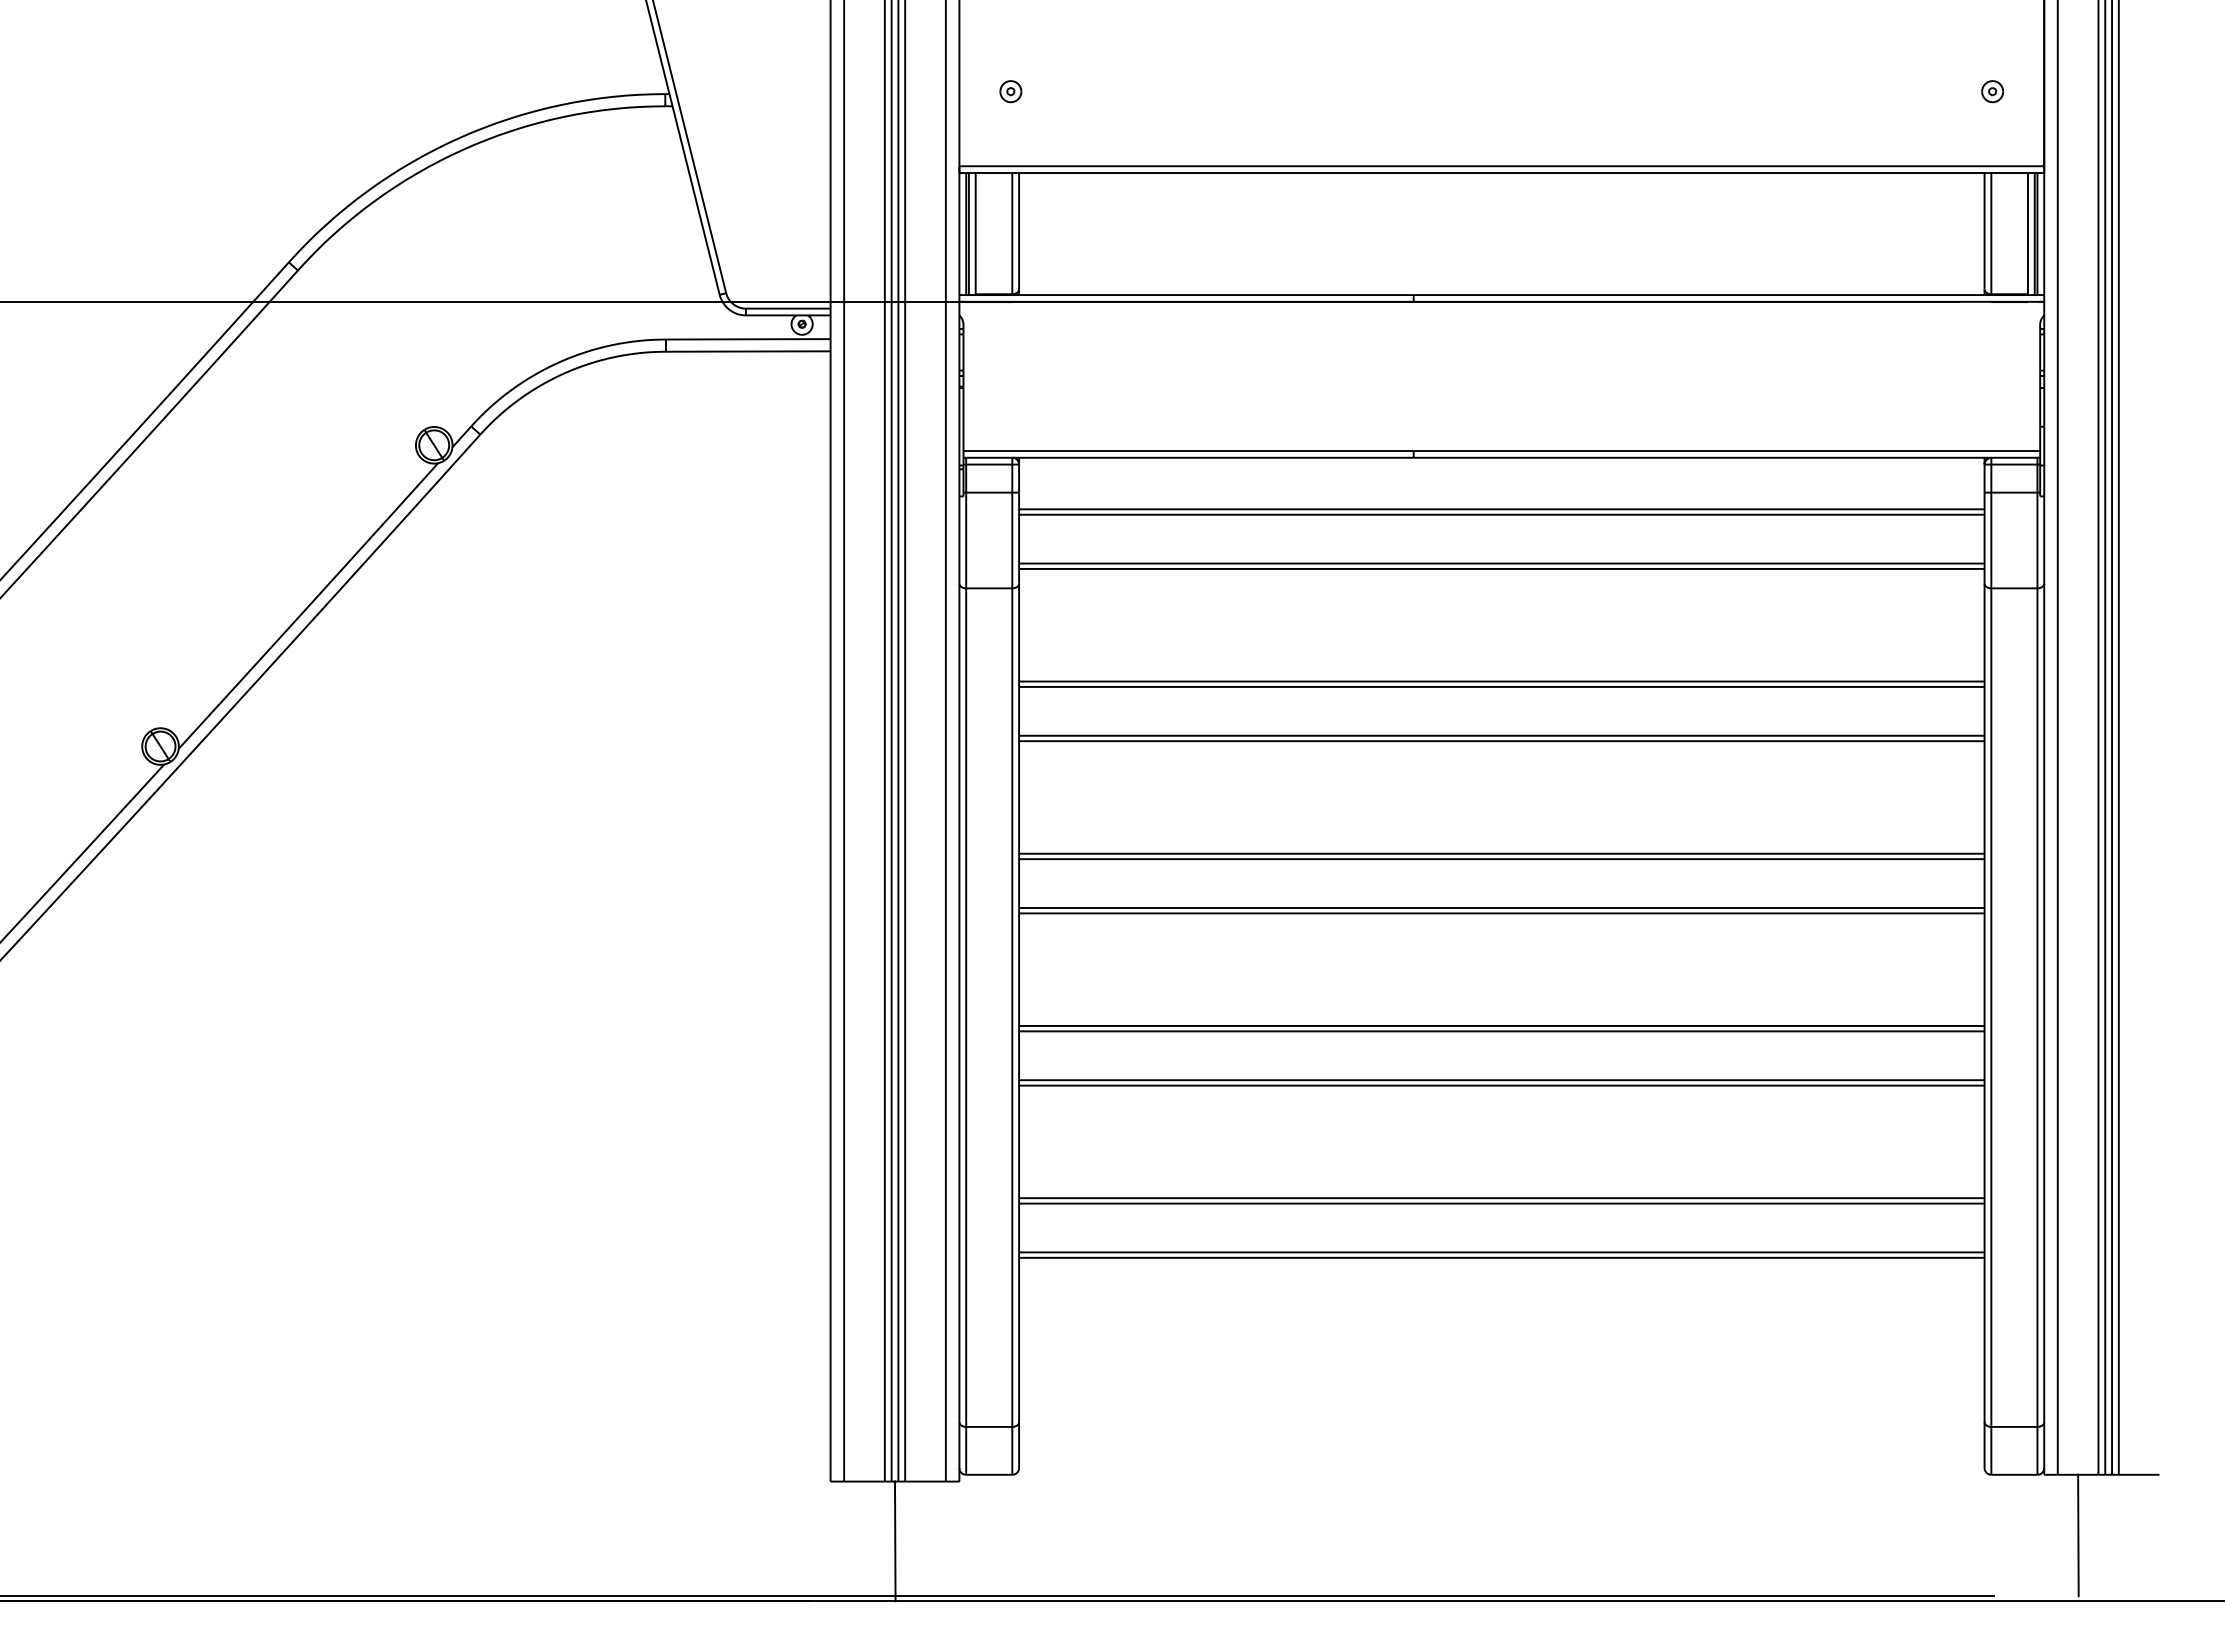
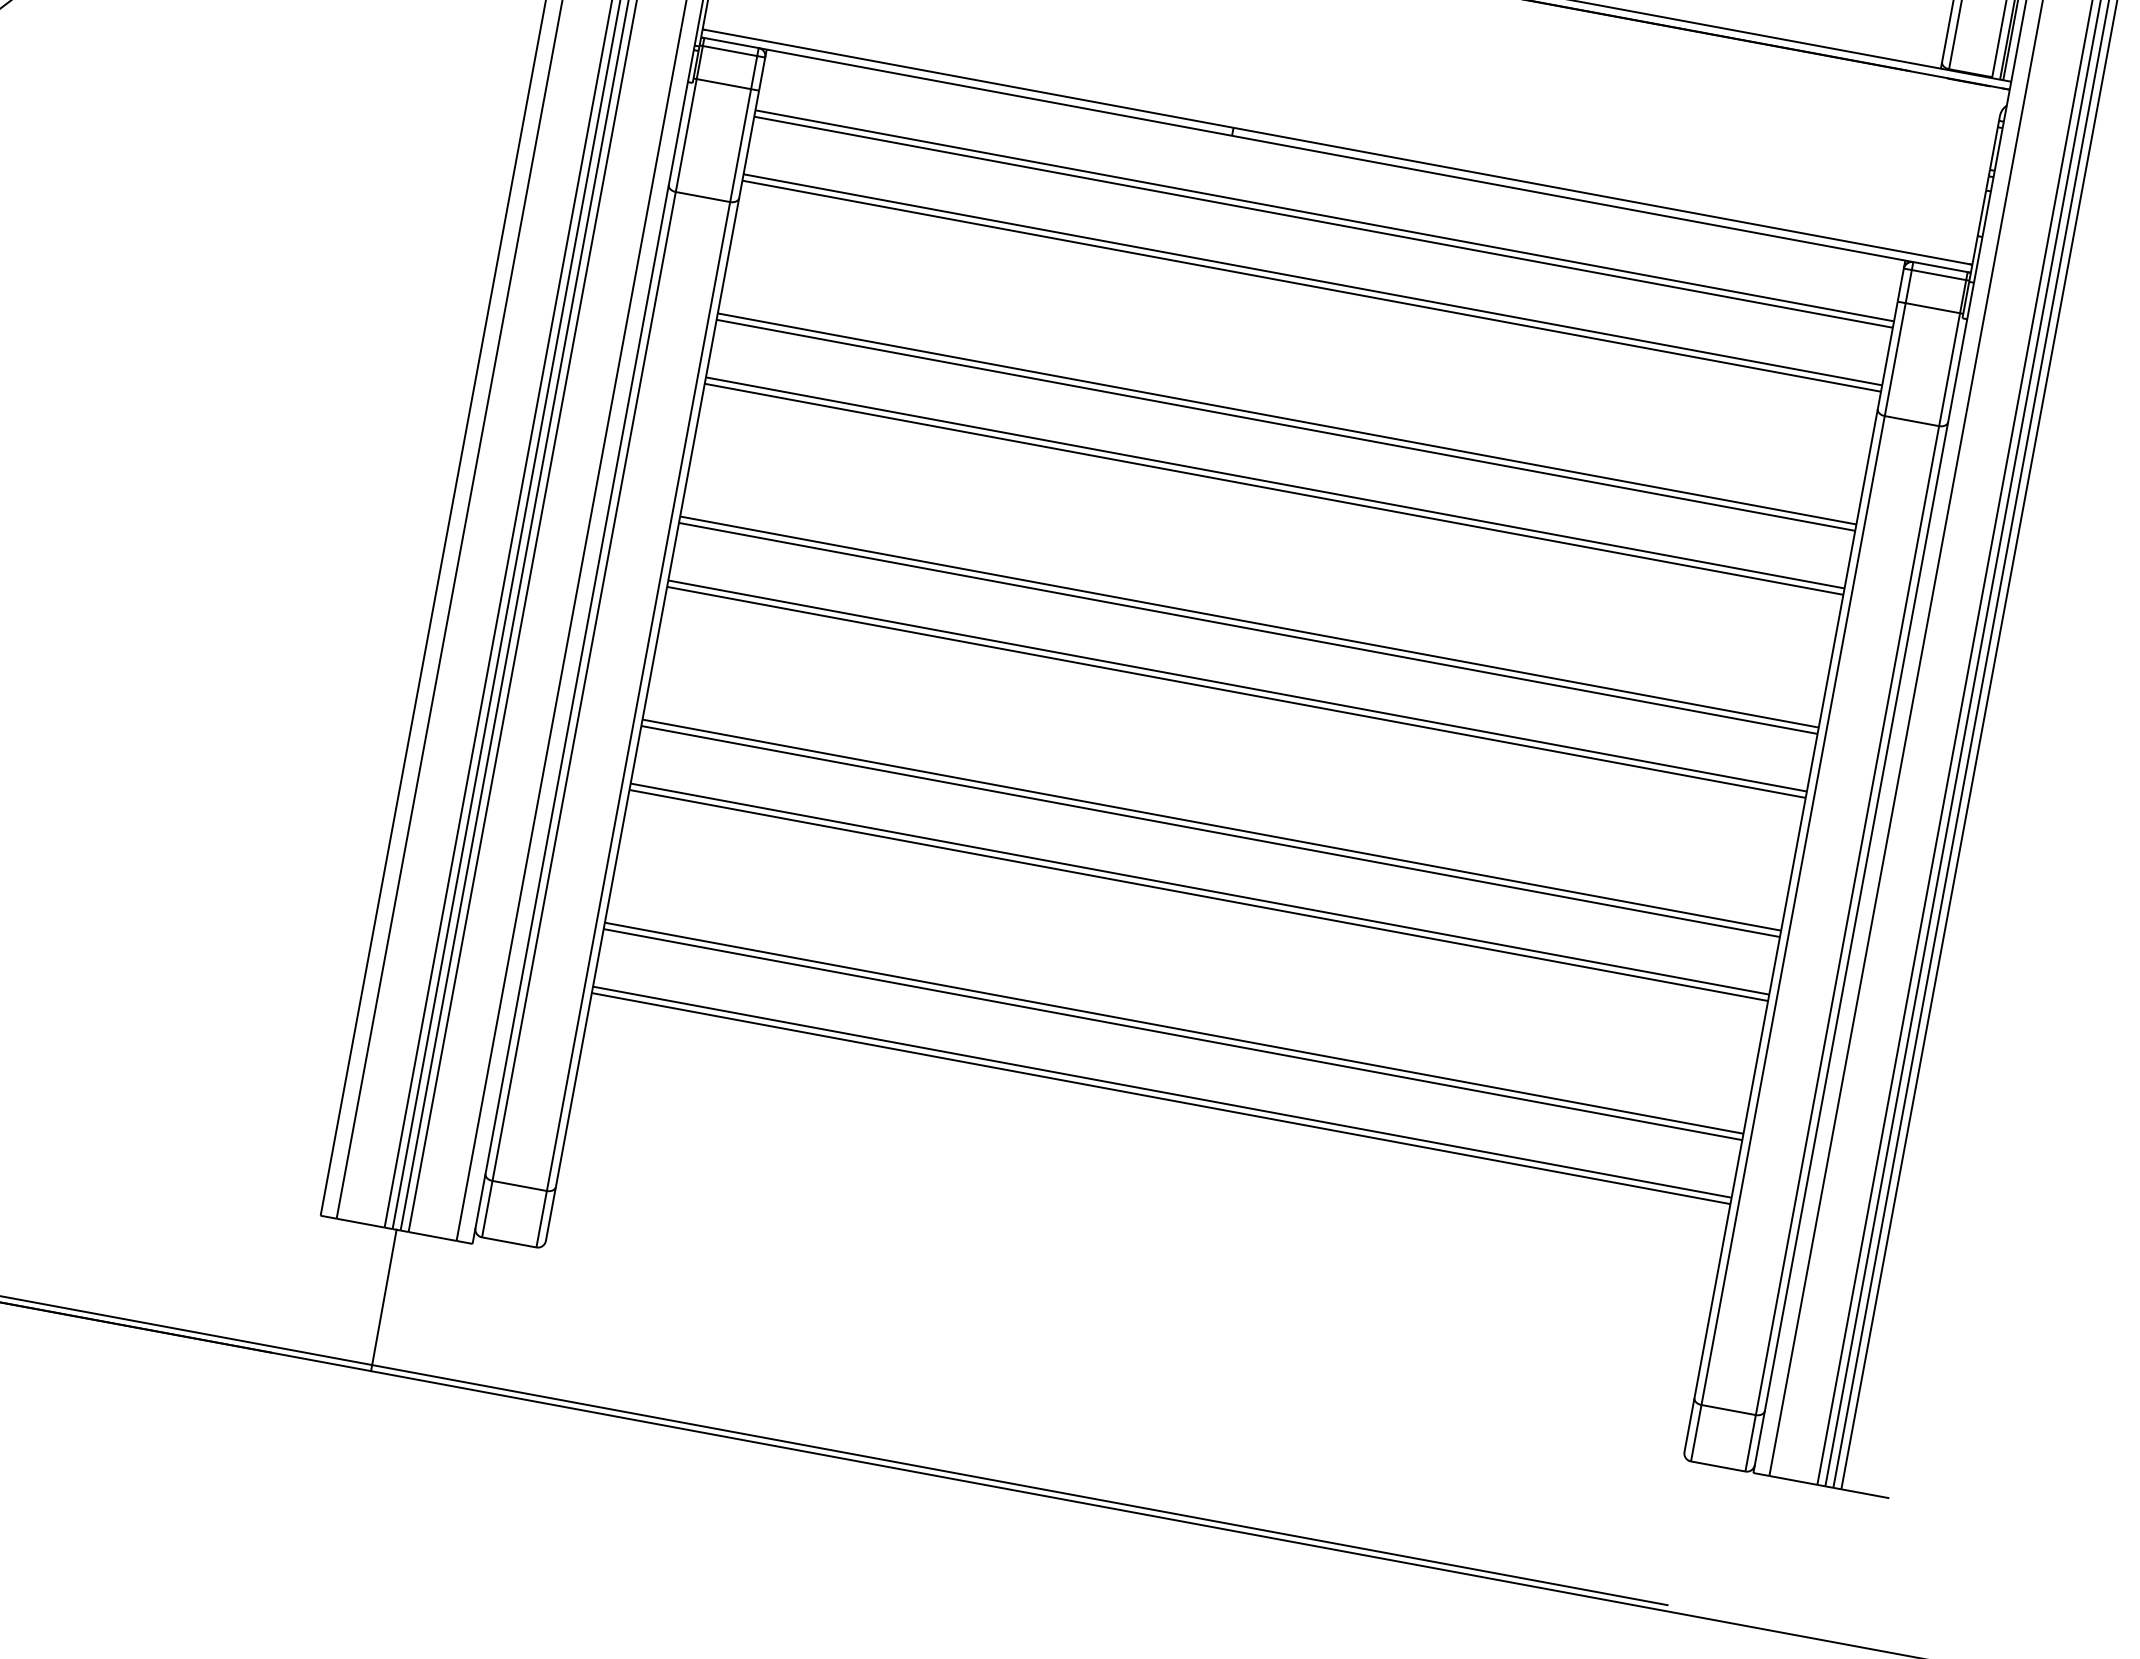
line: (2078, 1535) -> (1780, 1552), removed

